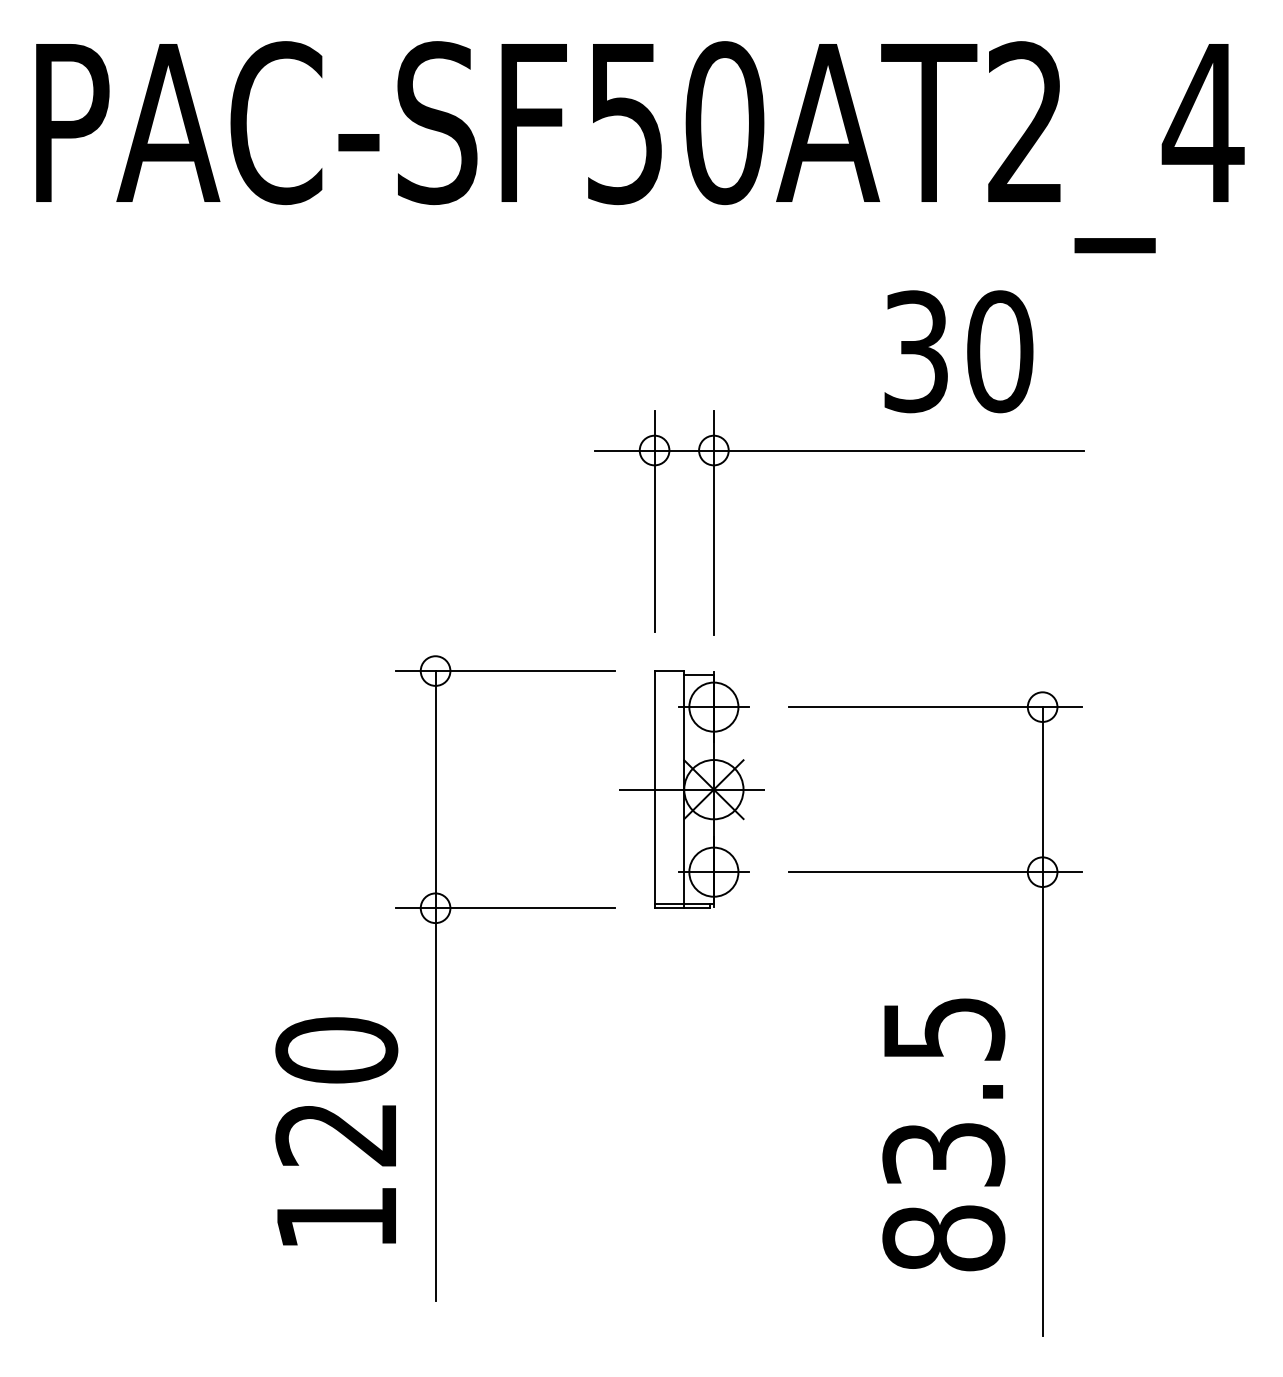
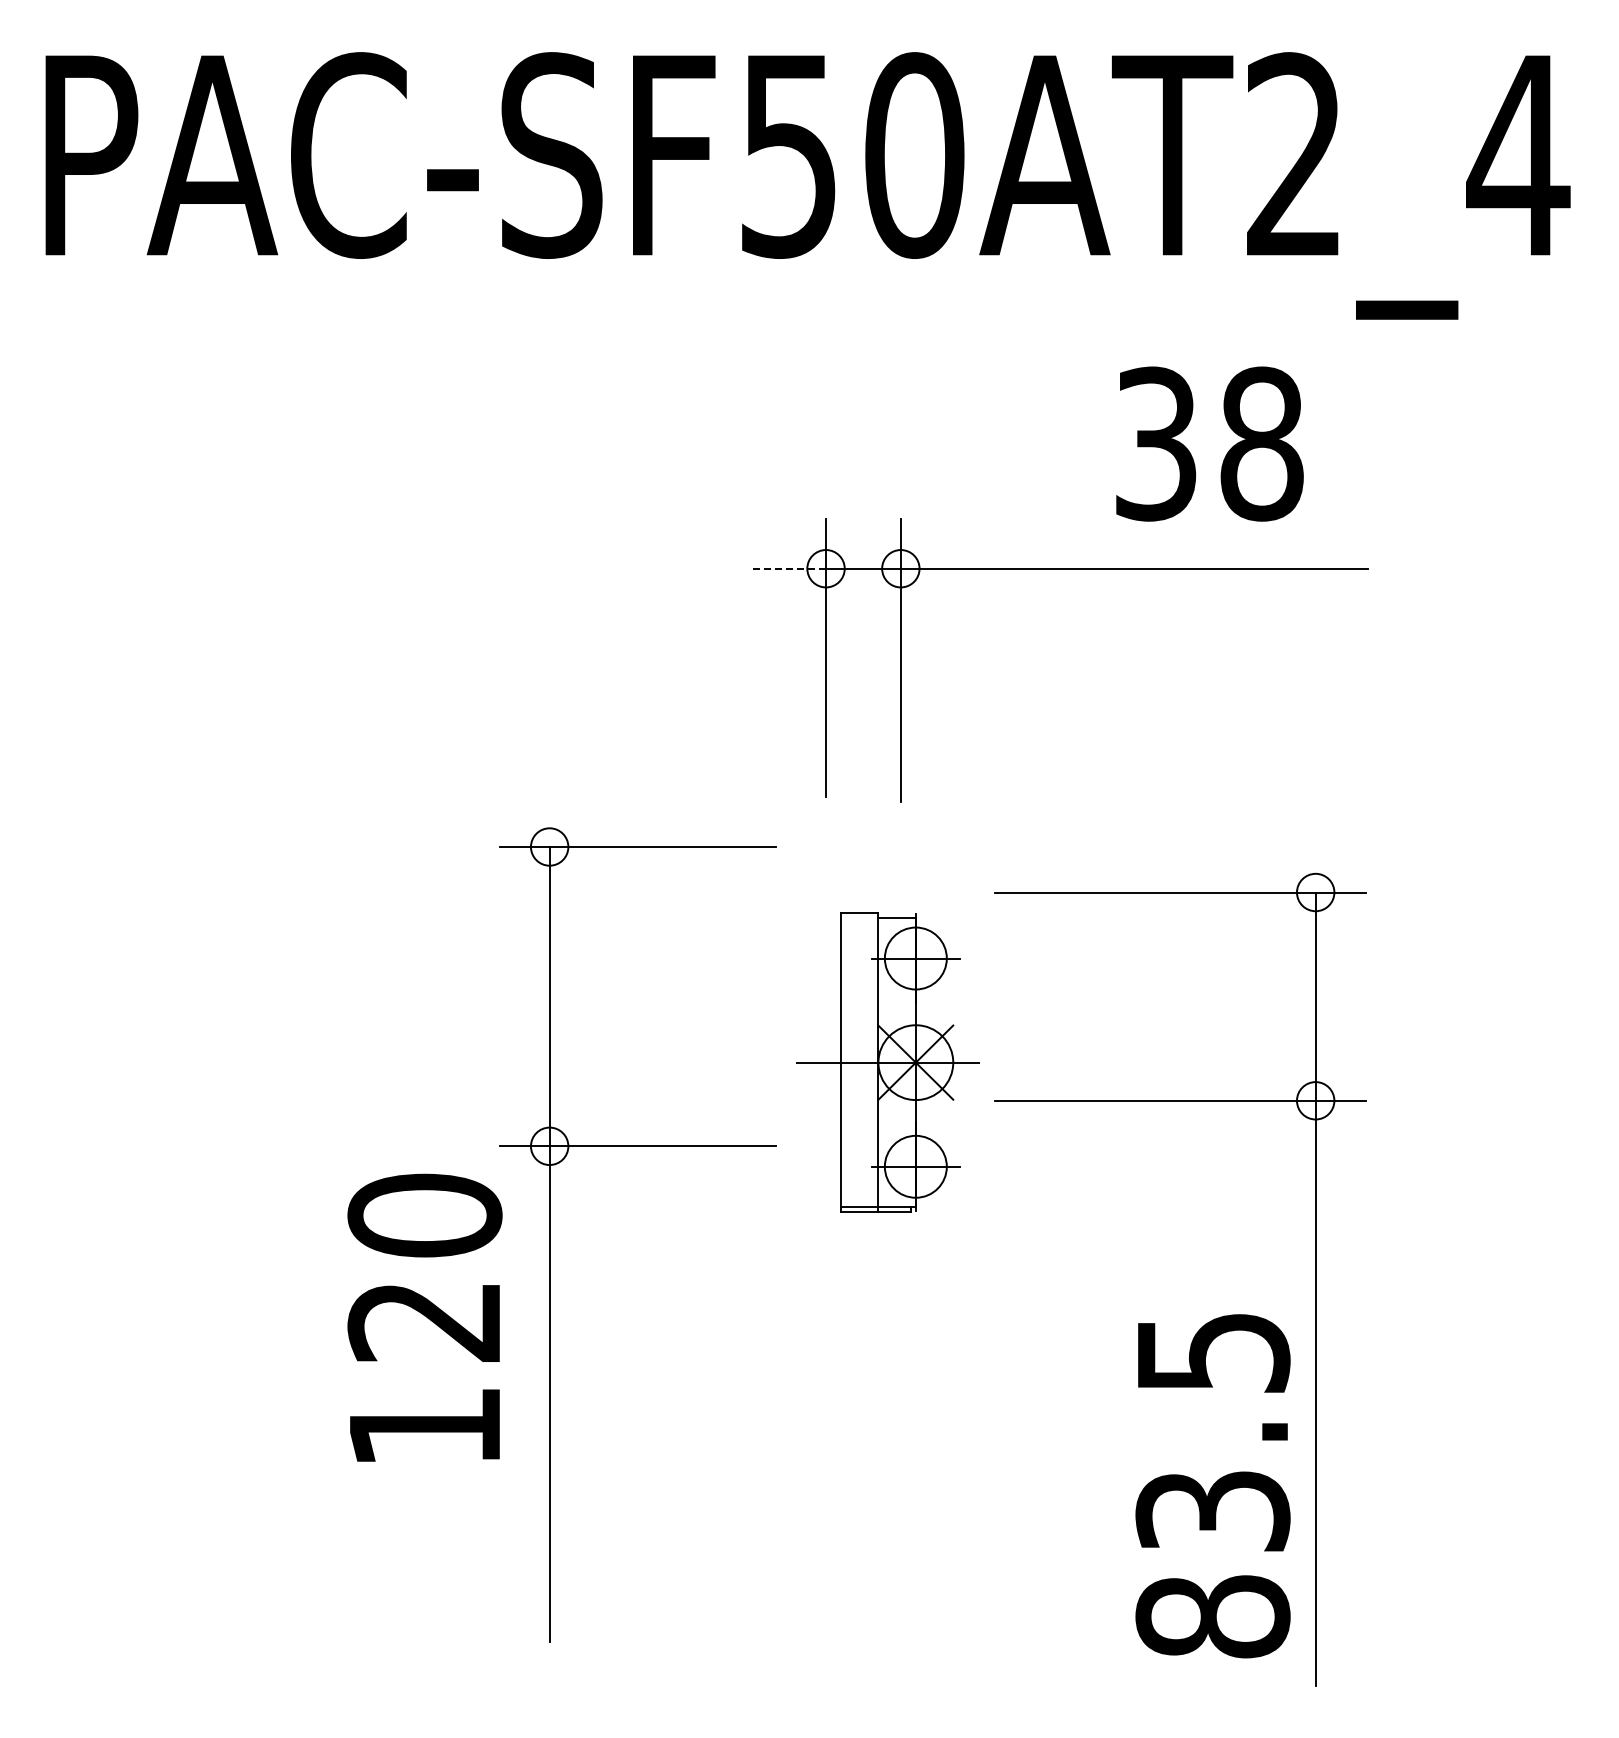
text: (1000, 351) -> (1262, 443), 30 -> 38
line: (624, 450) -> (788, 568), solid -> dashed
part: (691, 789) -> (887, 1062), moved
text: (336, 1131) -> (424, 1317), moved
text: (943, 1135) -> (1212, 1486), moved

